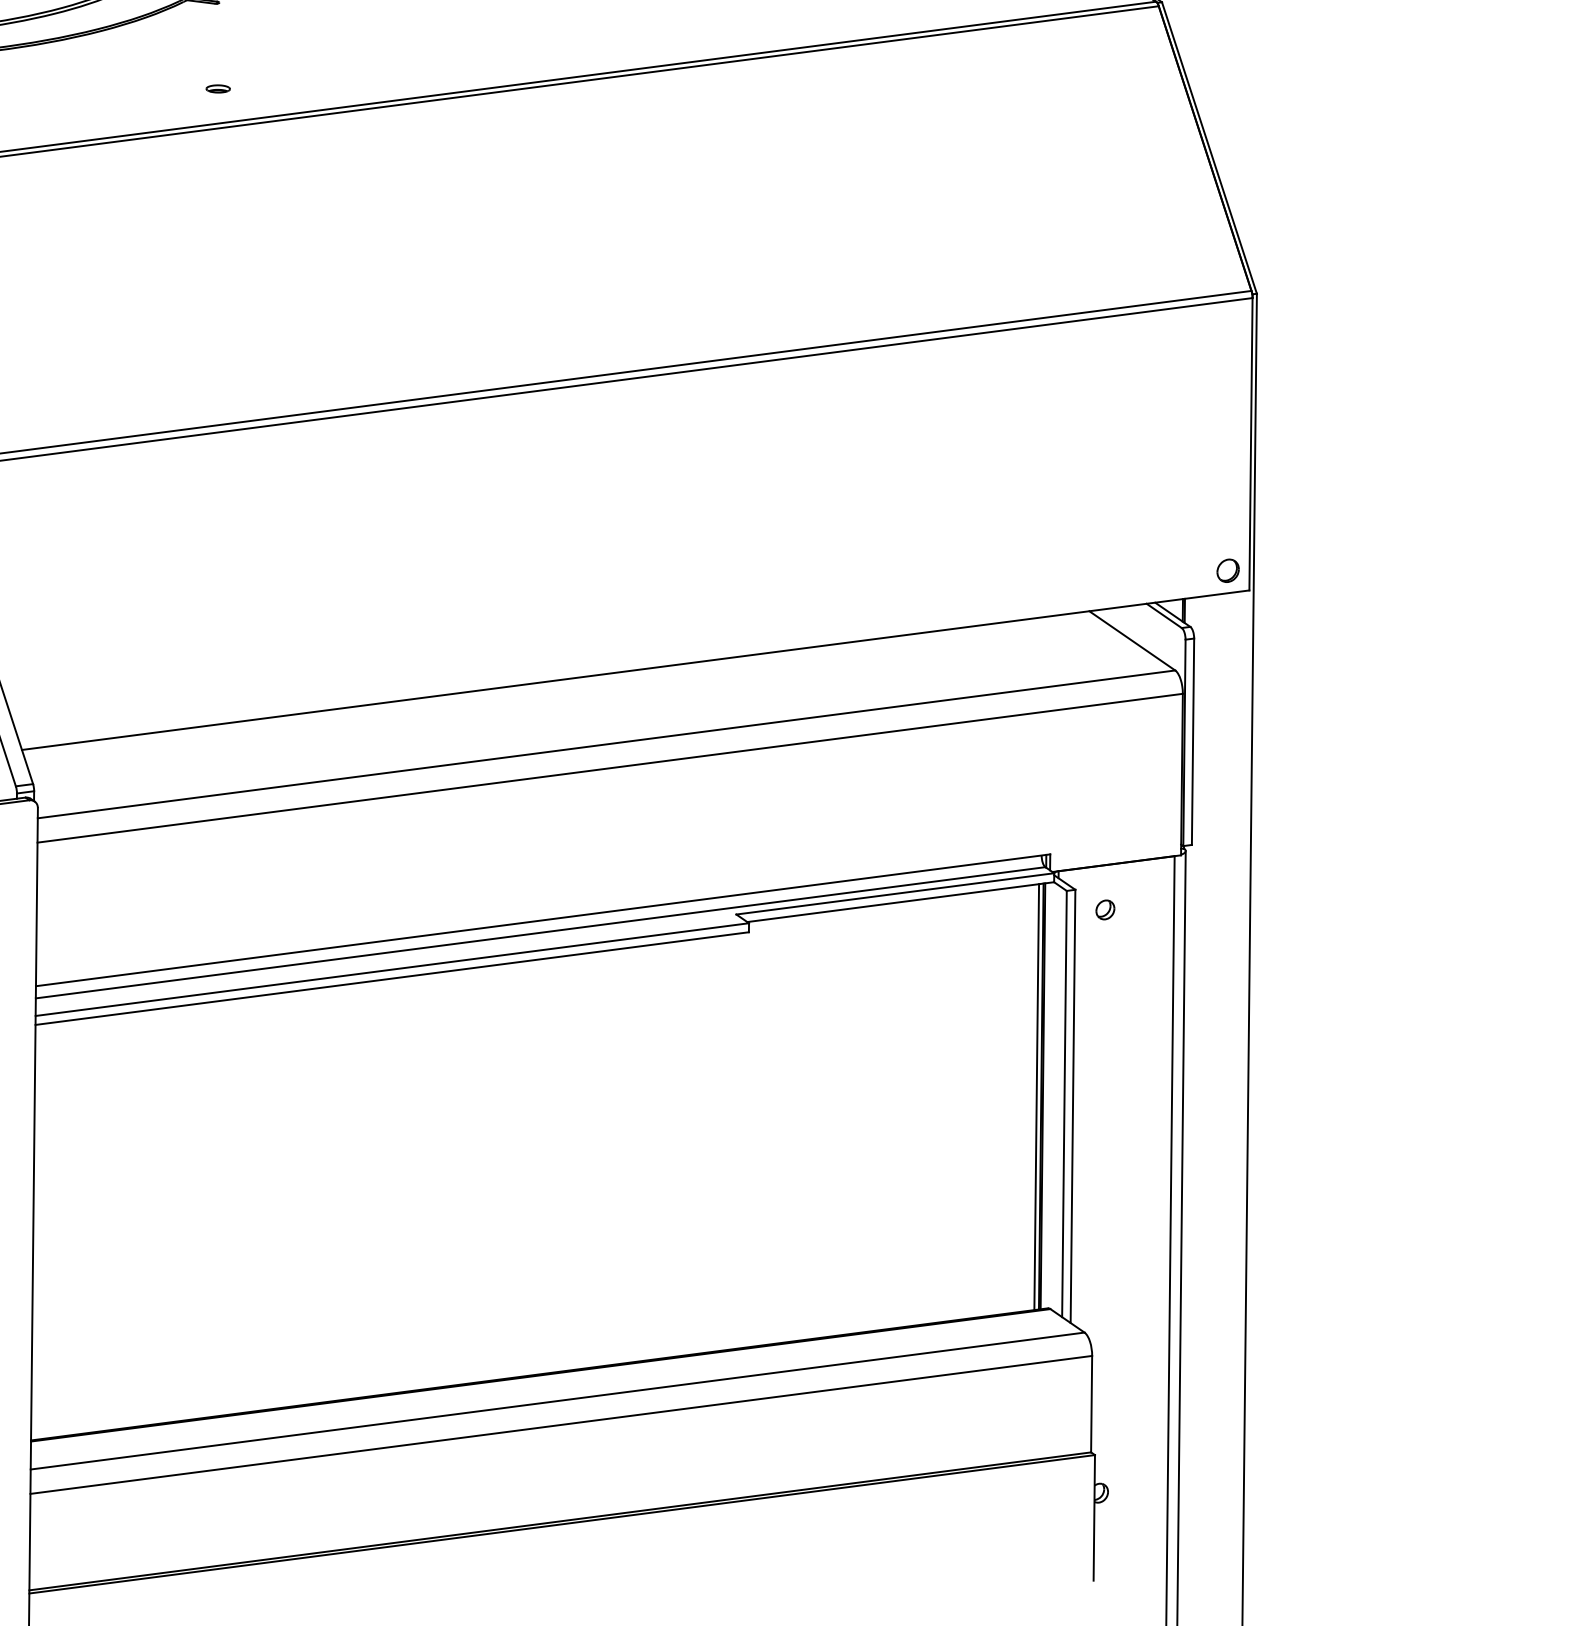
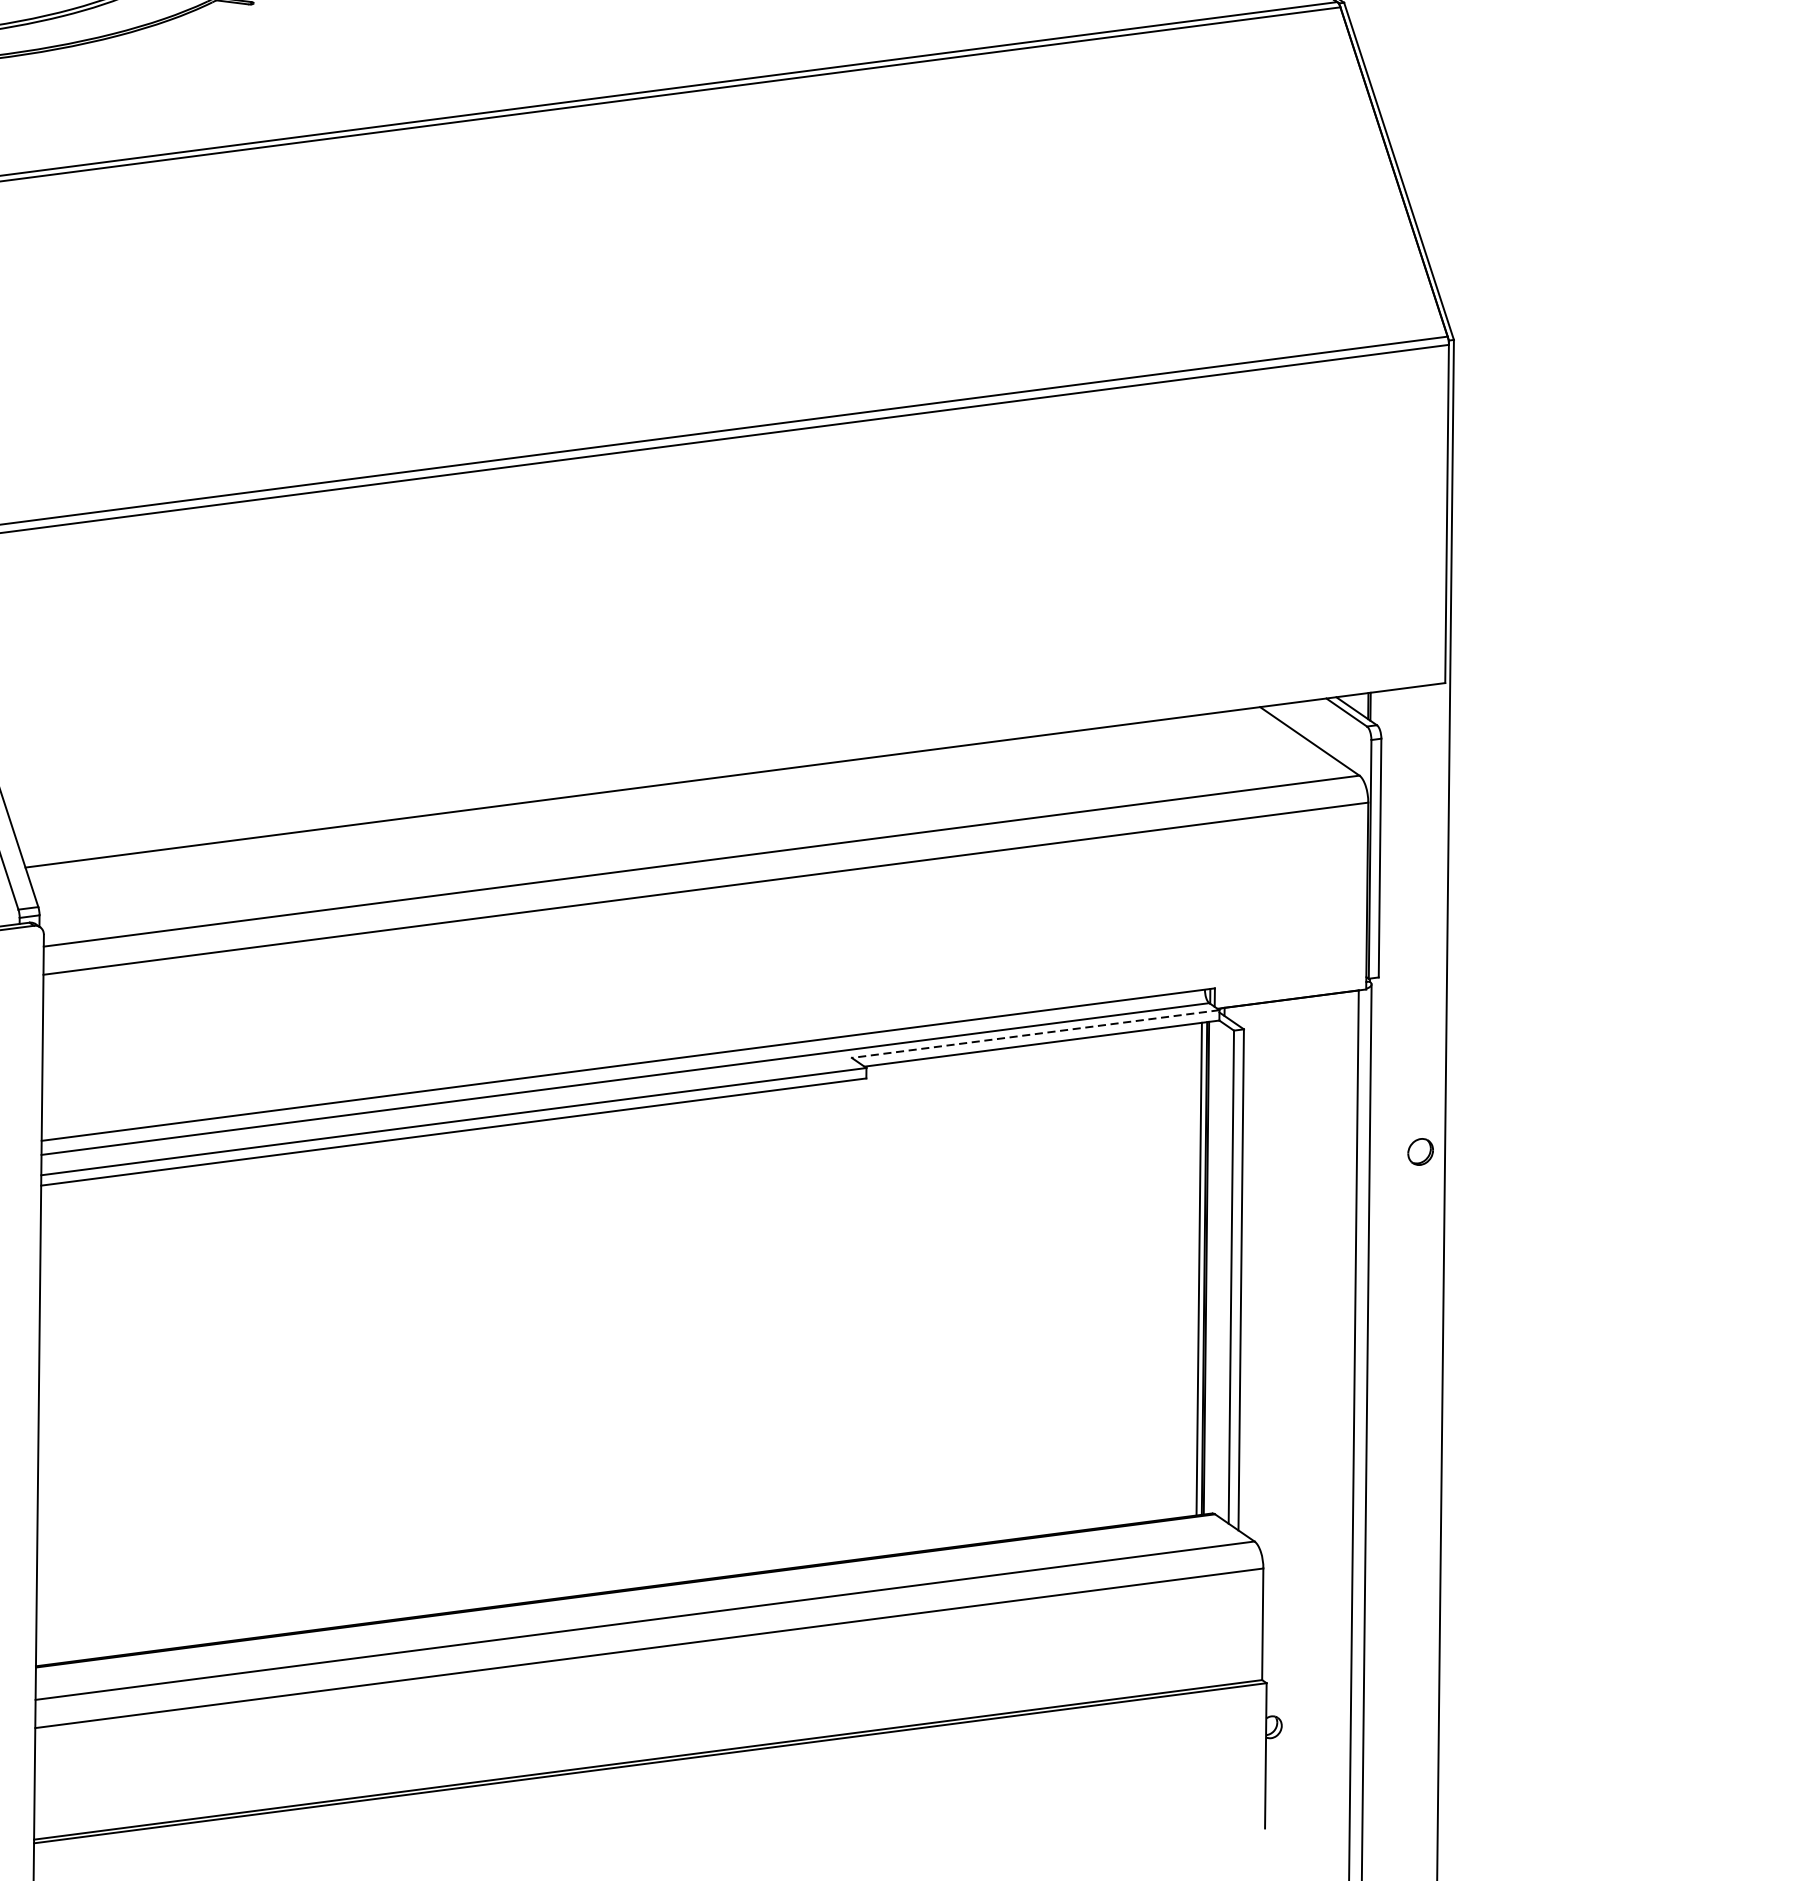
part: (217, 88) -> (251, 102), removed
part: (1227, 570) -> (1419, 1151), moved
line: (894, 893) -> (1034, 1033), solid -> dashed
part: (1105, 909) -> (1278, 1052), removed

